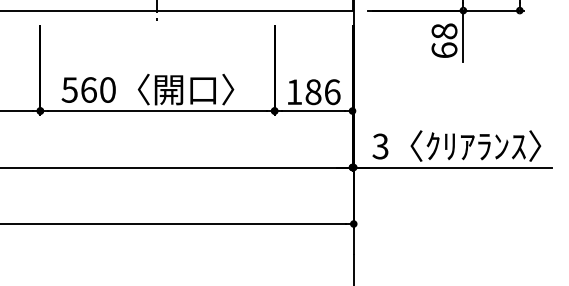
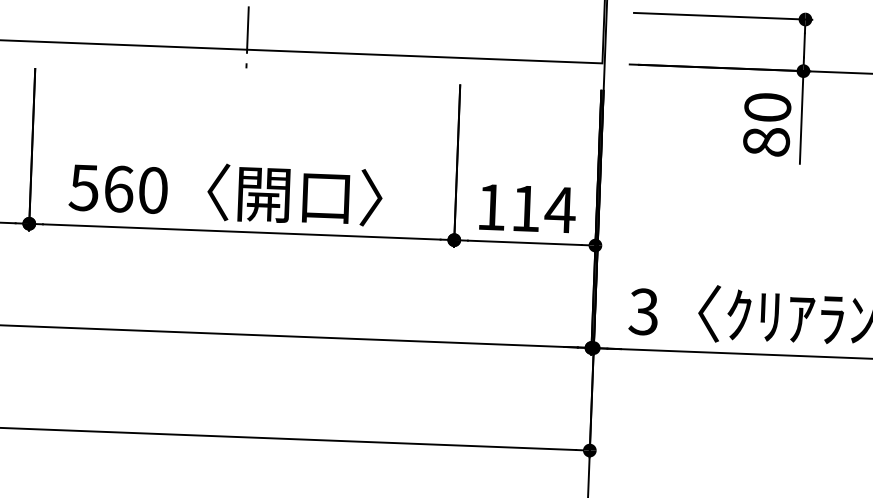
text: (444, 40) -> (767, 124), 68 -> 80
text: (322, 92) -> (542, 209), 186 -> 114

